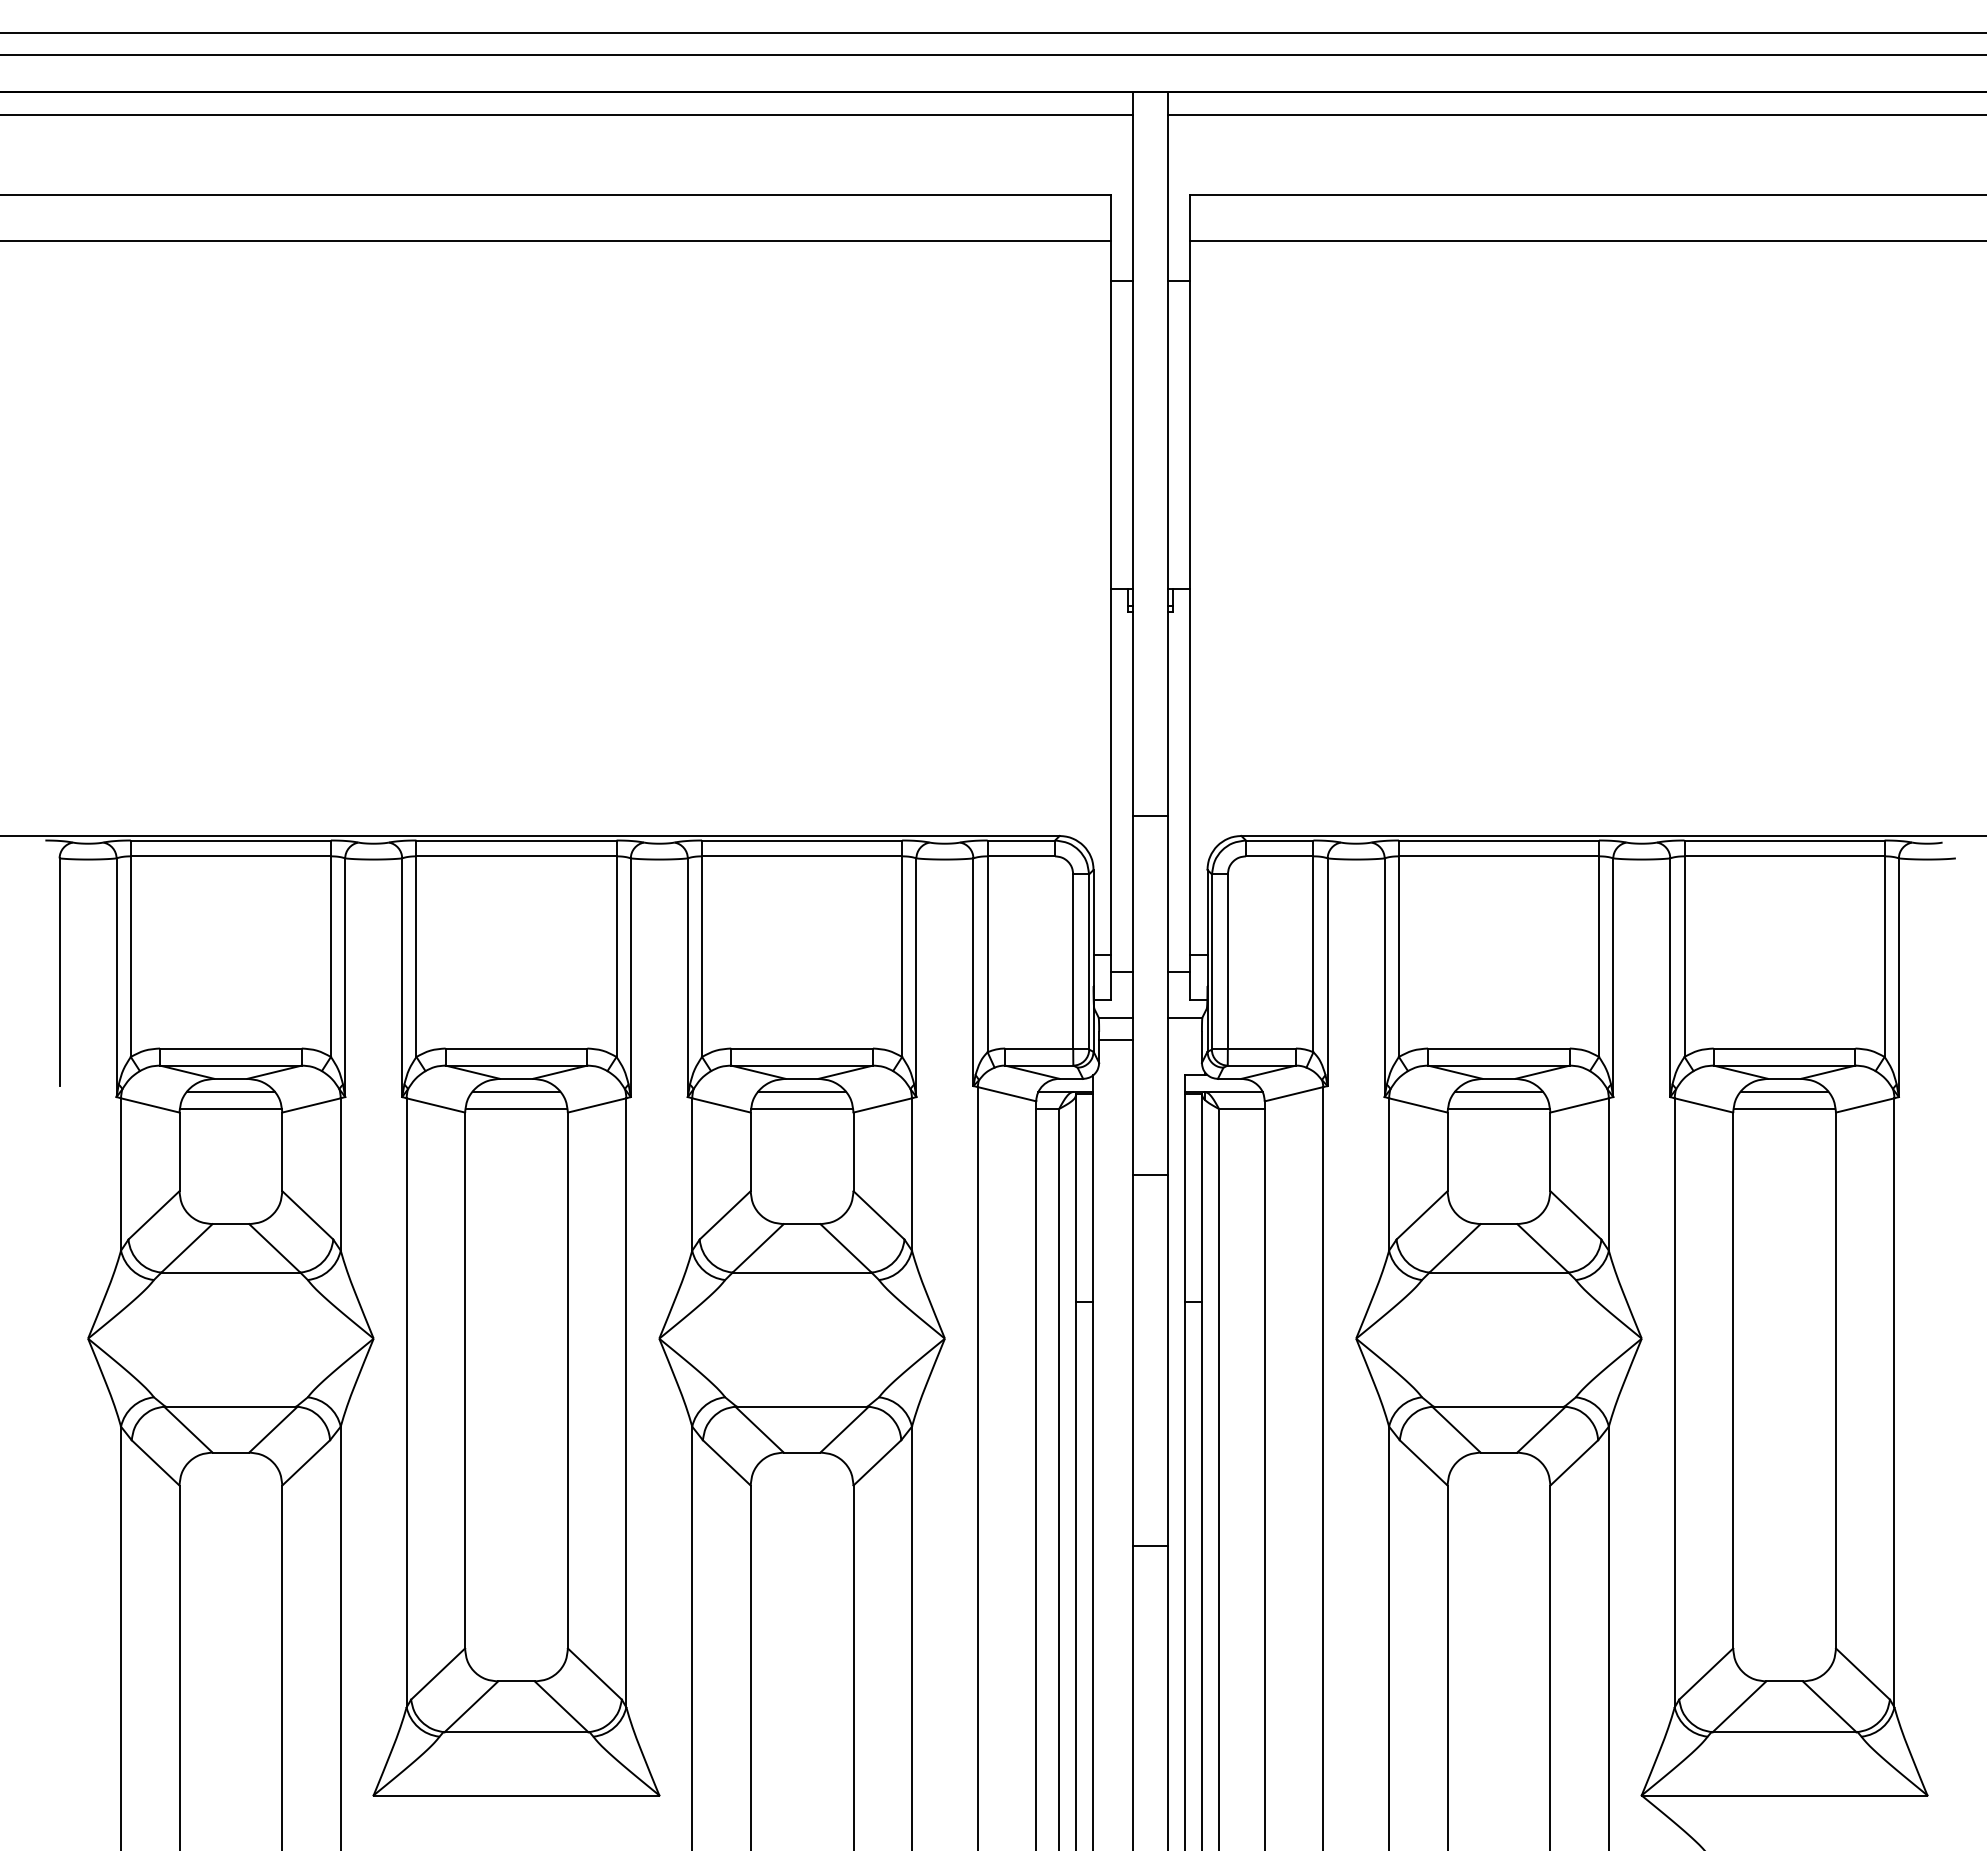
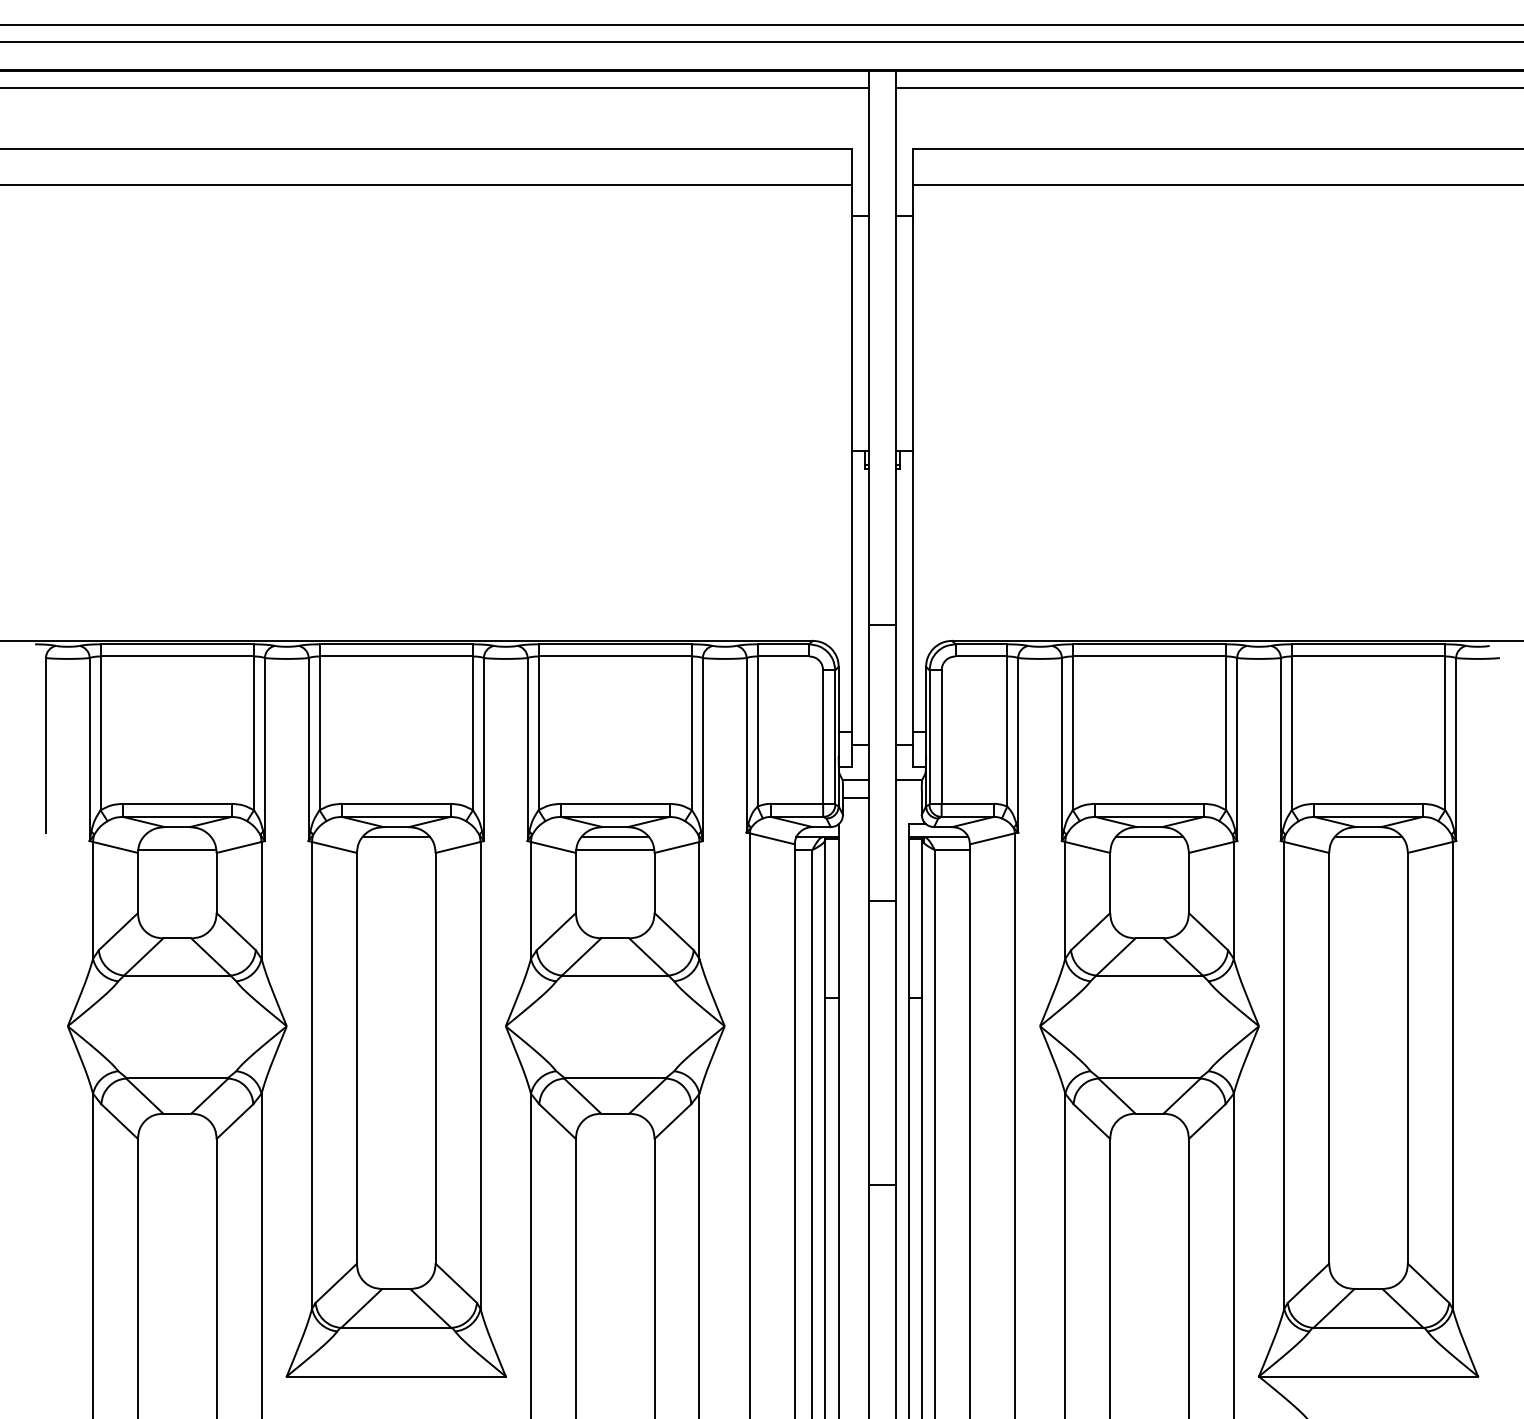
line: (230, 1091) -> (177, 836), removed
line: (516, 1109) -> (396, 850), removed
line: (1498, 1109) -> (1149, 850), removed
line: (1784, 1109) -> (1368, 850), removed

